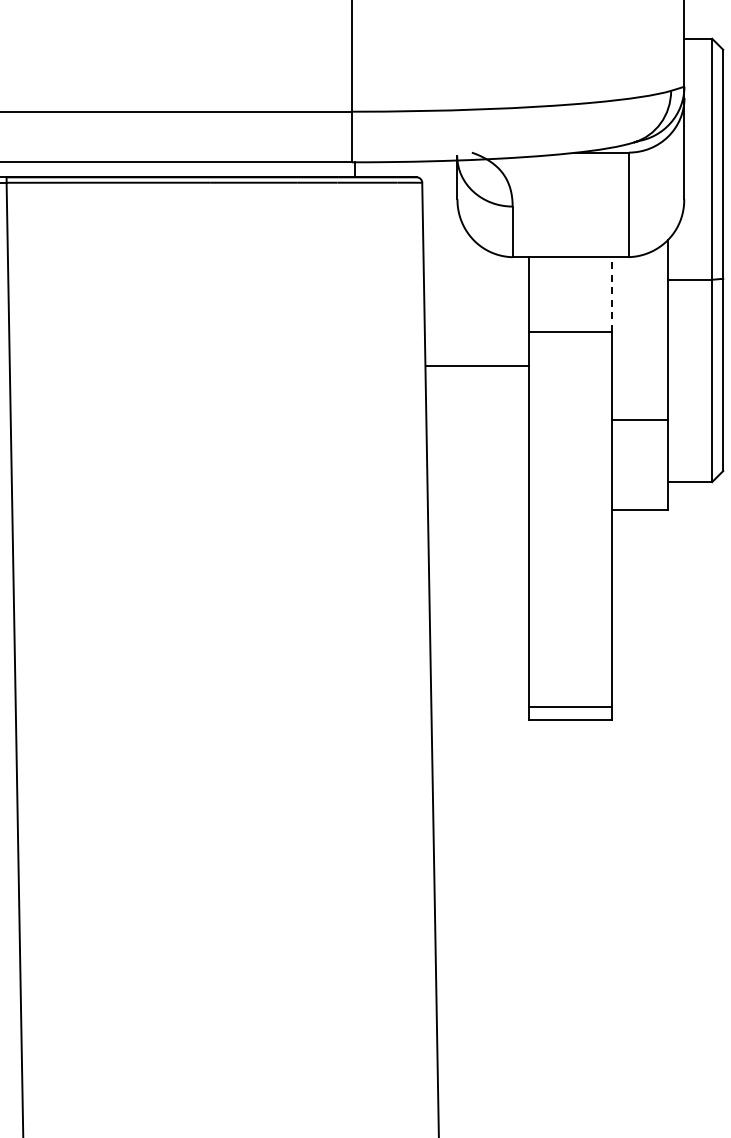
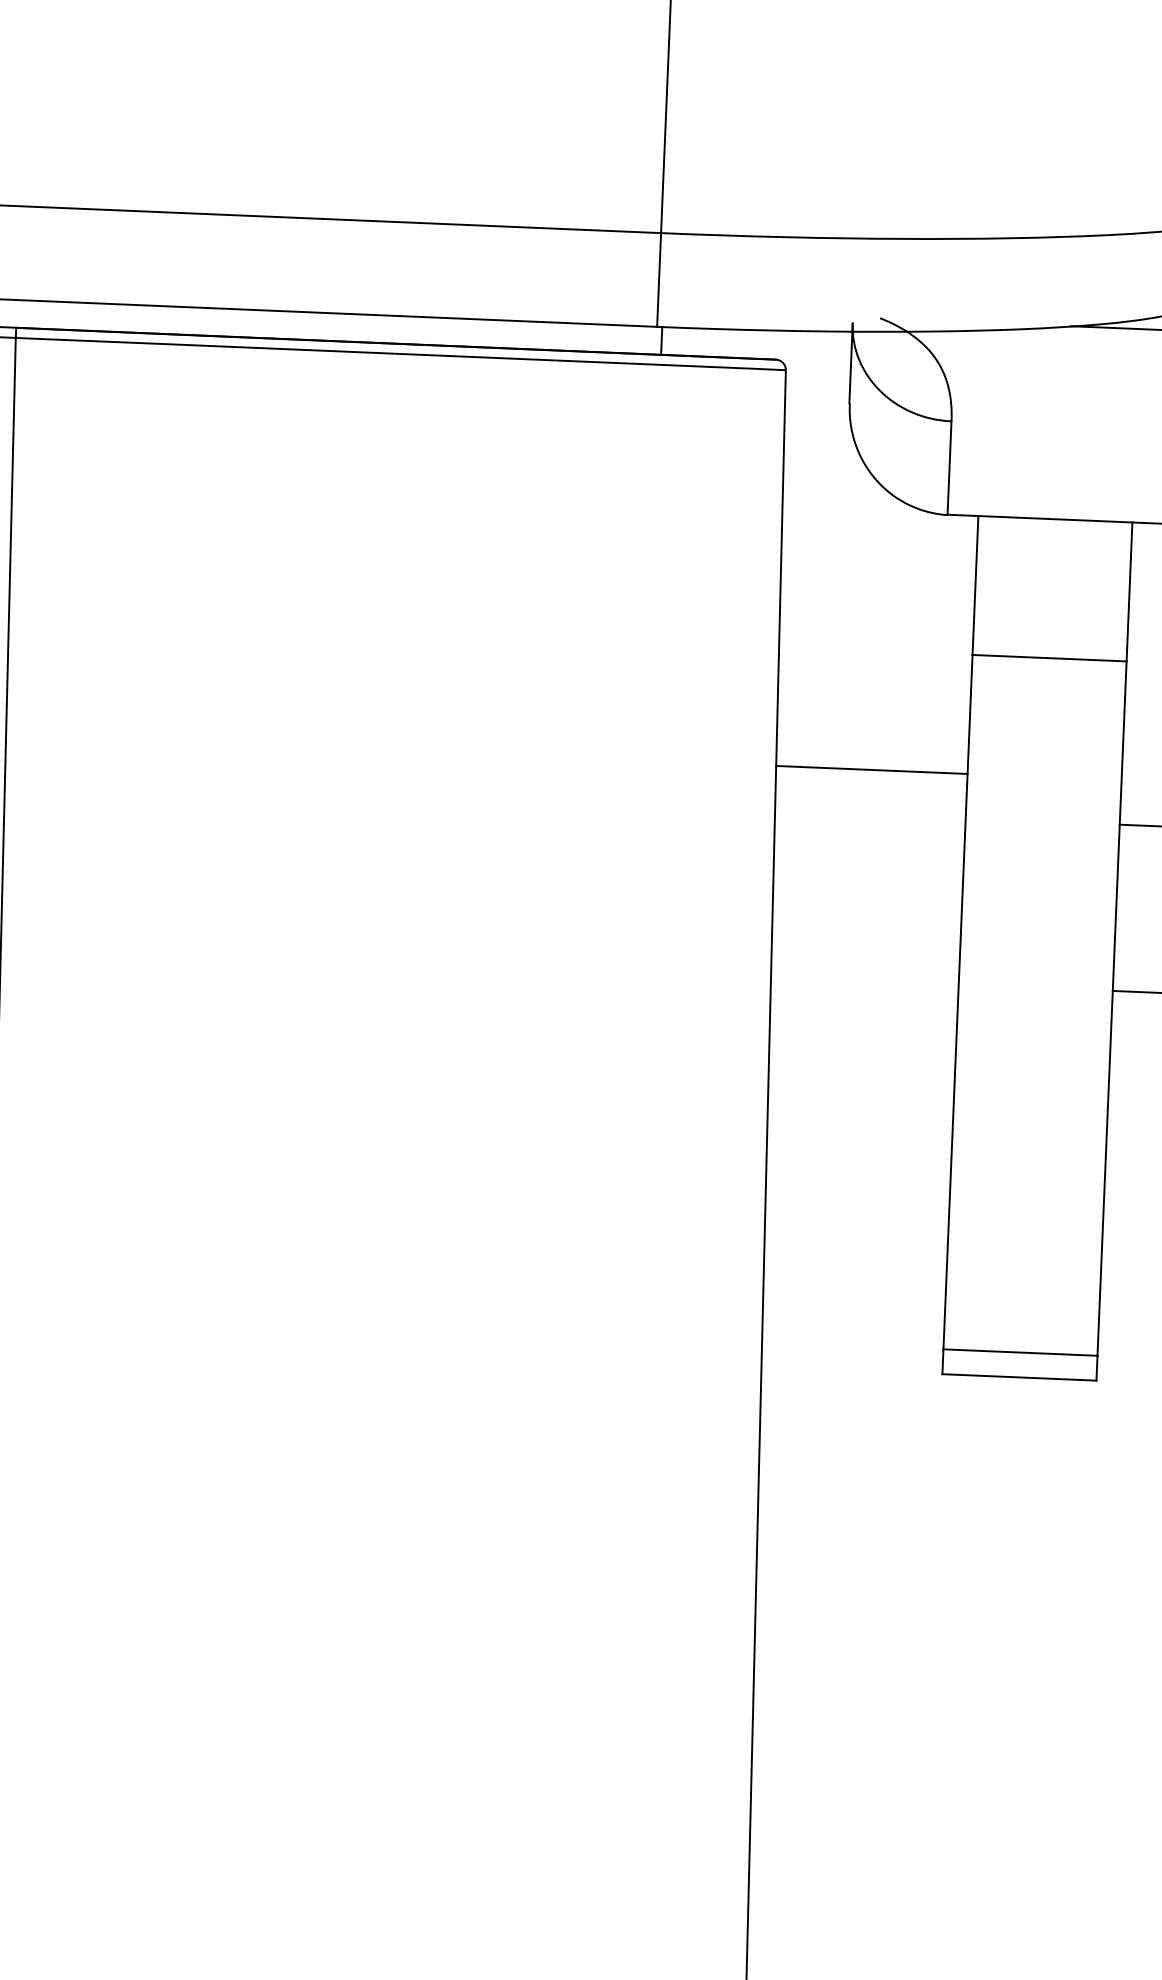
line: (612, 293) -> (1129, 590), dashed -> solid
line: (477, 366) -> (871, 770), moved

